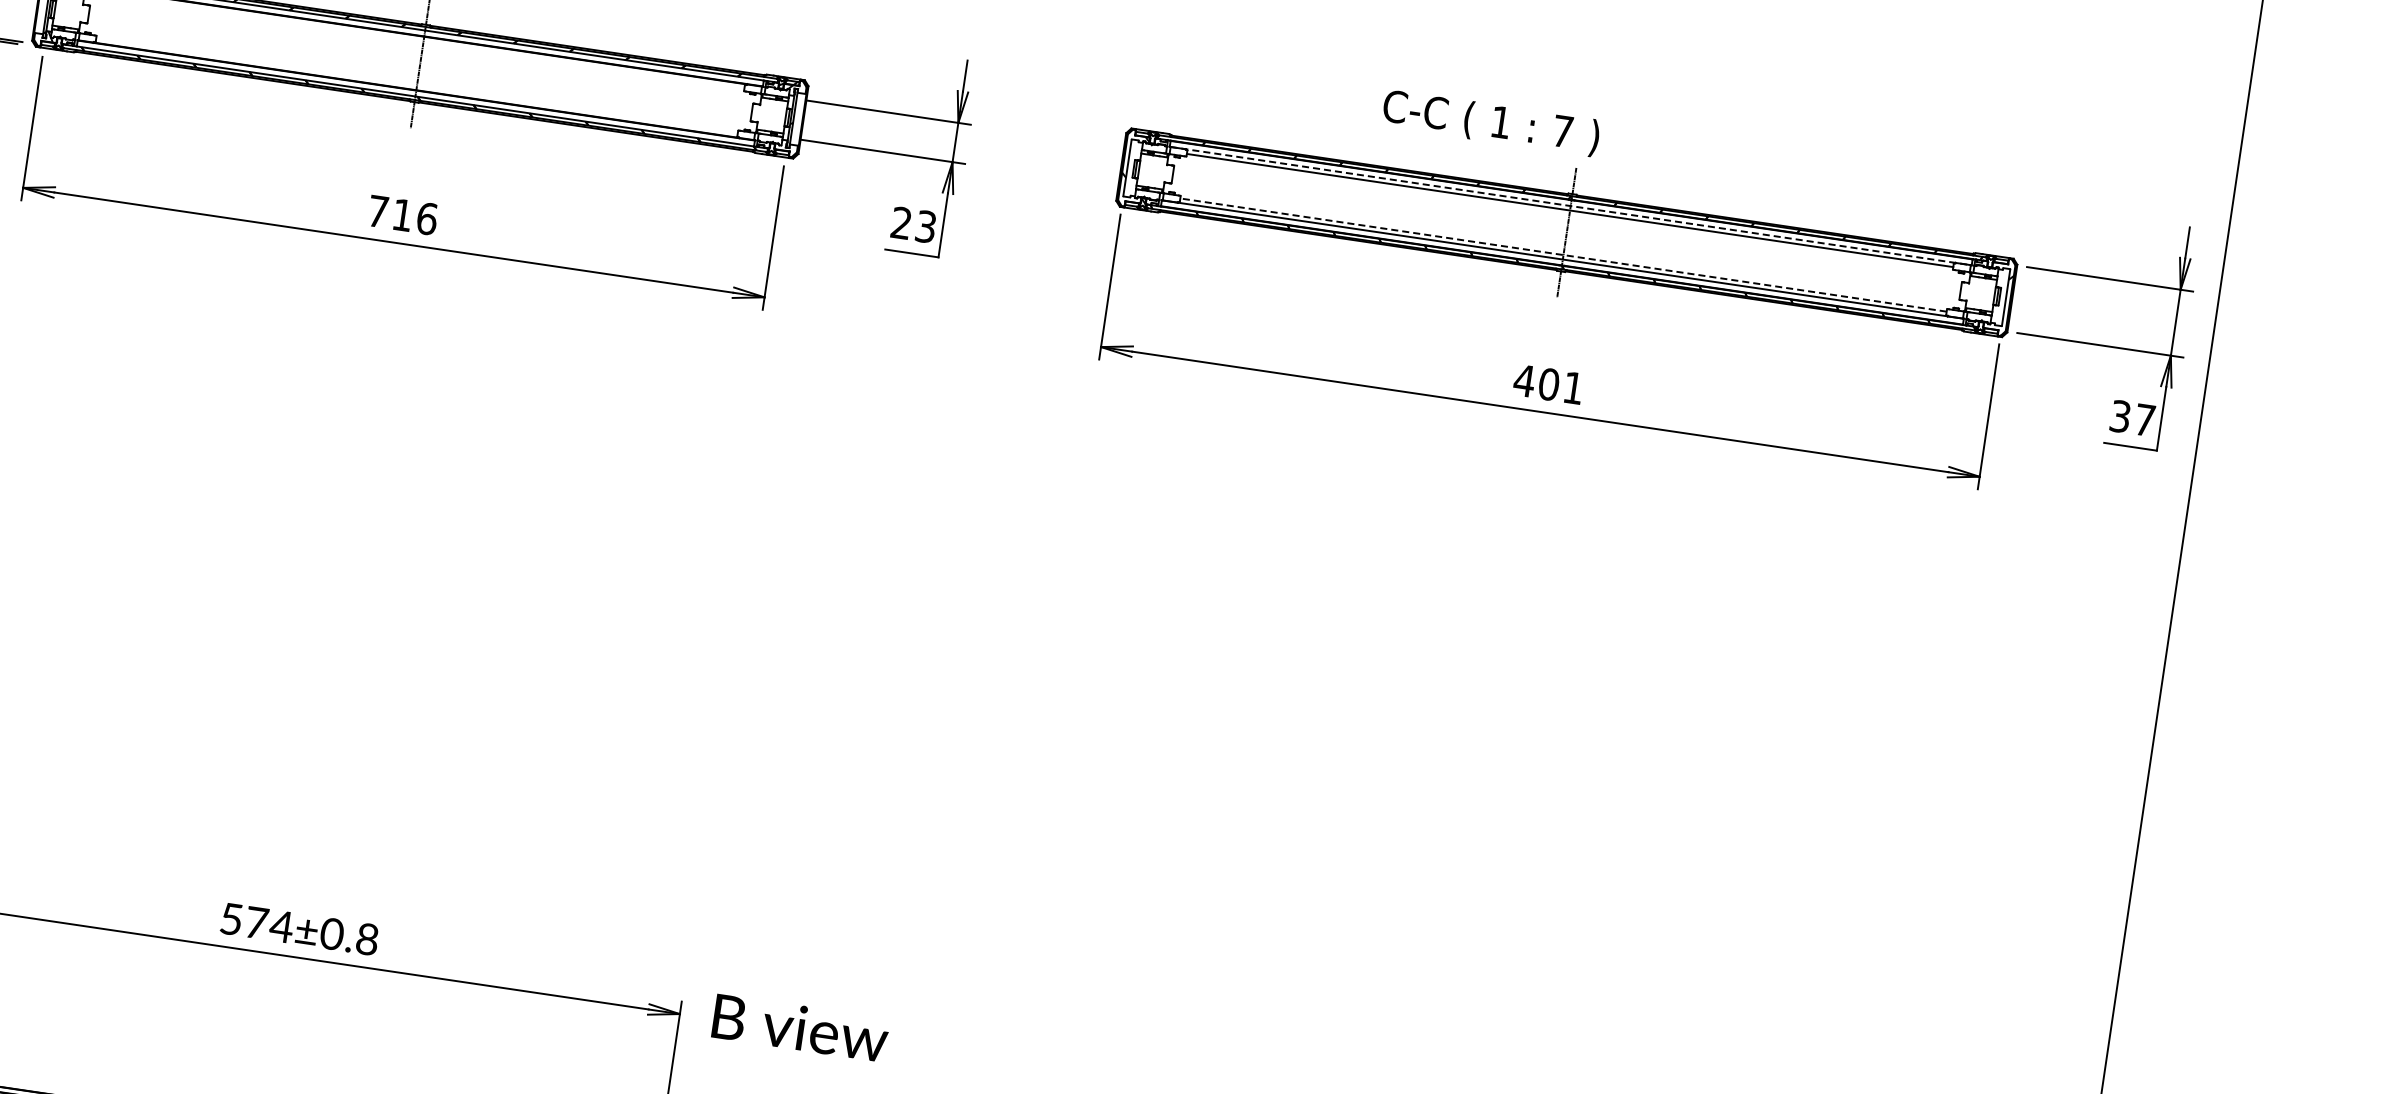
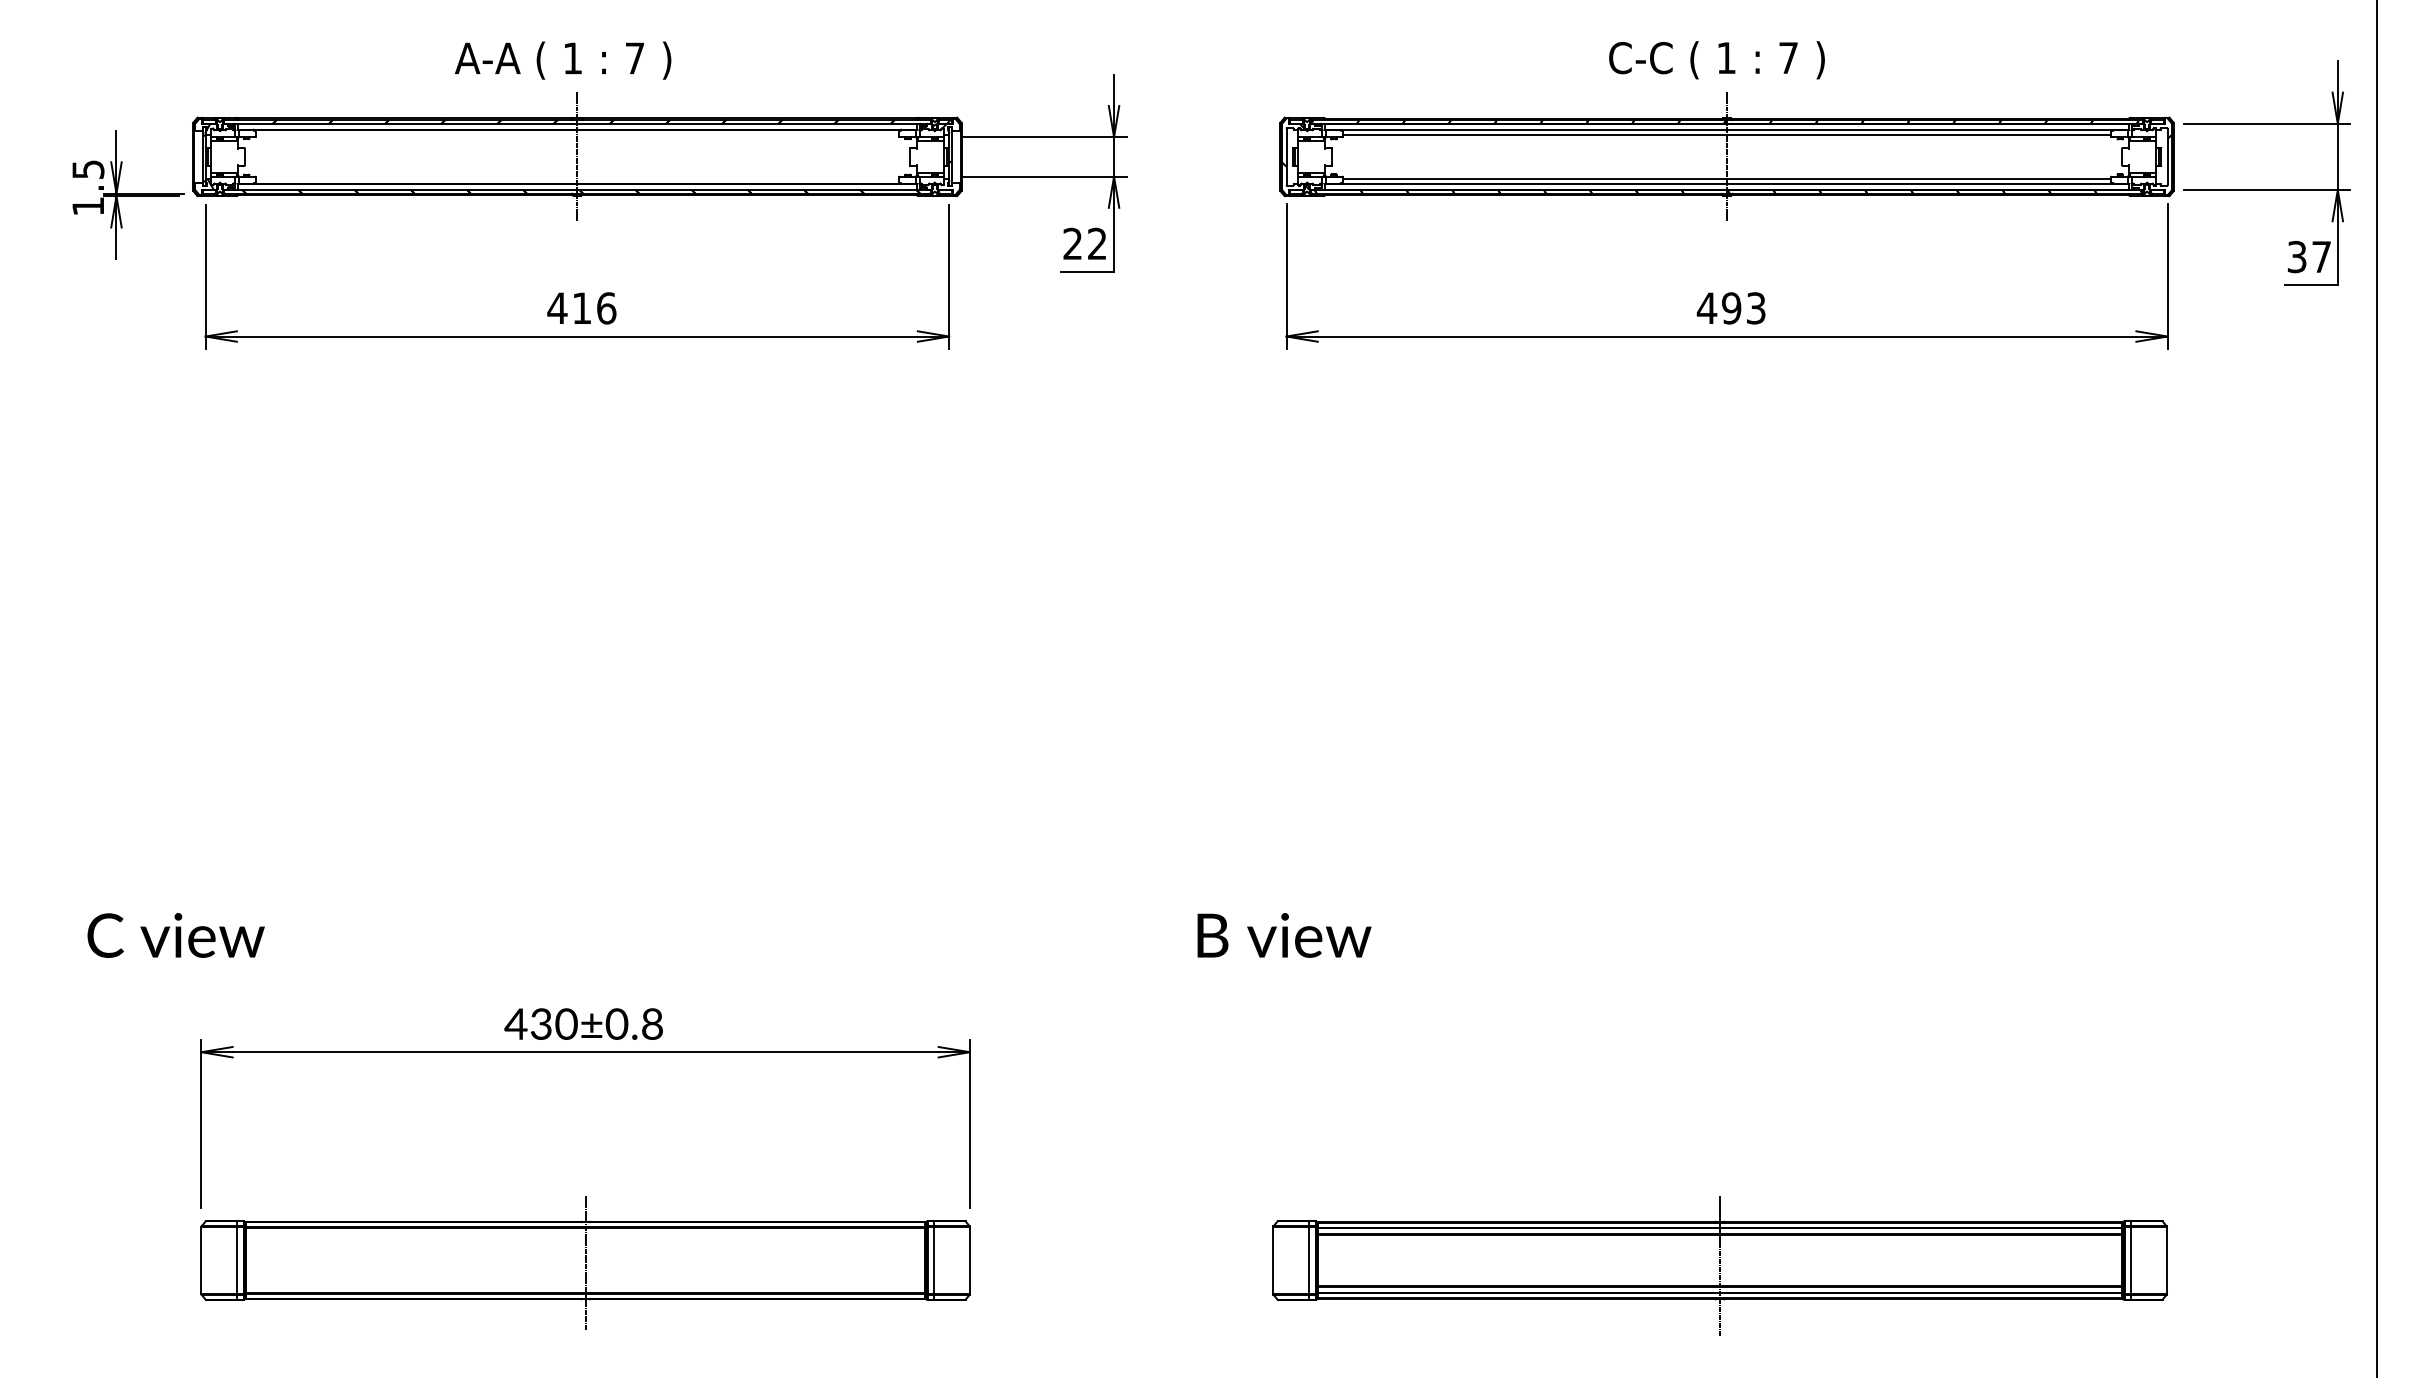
text: (1490, 123) -> (1716, 60), moved
line: (1571, 206) -> (1727, 130), dashed -> solid
text: (378, 210) -> (557, 307), 716 -> 416
text: (926, 227) -> (1097, 244), 23 -> 22
line: (1562, 255) -> (1726, 179), dashed -> solid
text: (1560, 386) -> (1743, 308), 401 -> 493
text: (255, 922) -> (540, 1023), 574±0.8 -> 430±0.8
text: (800, 1028) -> (1284, 935), moved

